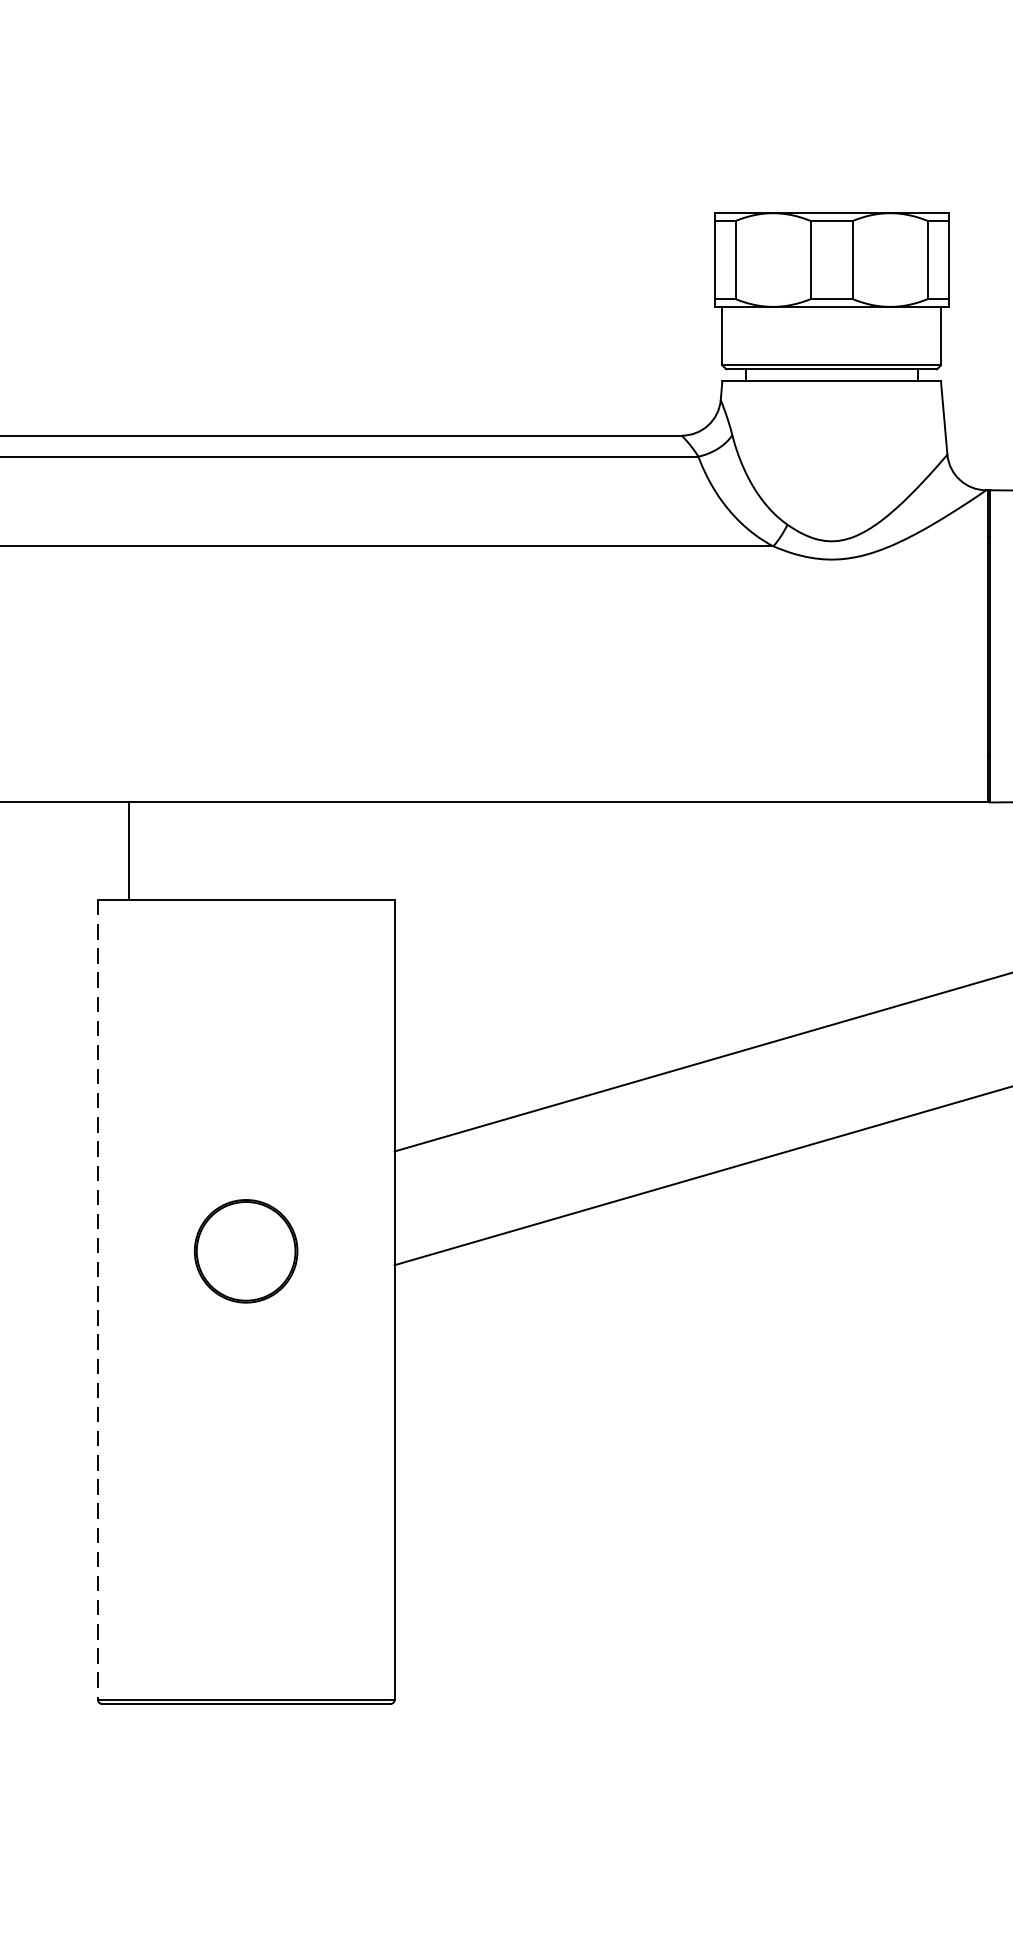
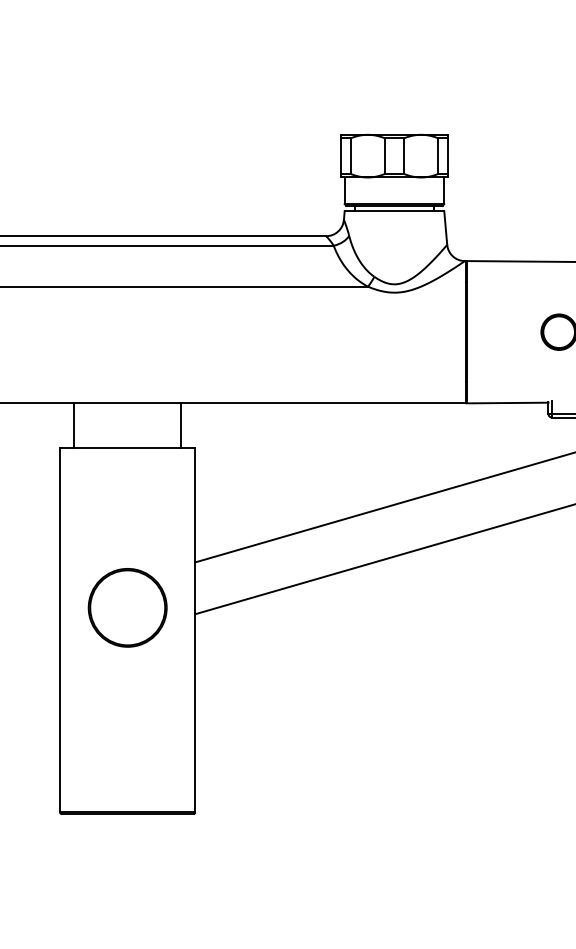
line: (364, 851) -> (181, 425), added
part: (245, 1250) -> (127, 607), size x1.67
line: (98, 1300) -> (60, 630), dashed -> solid

